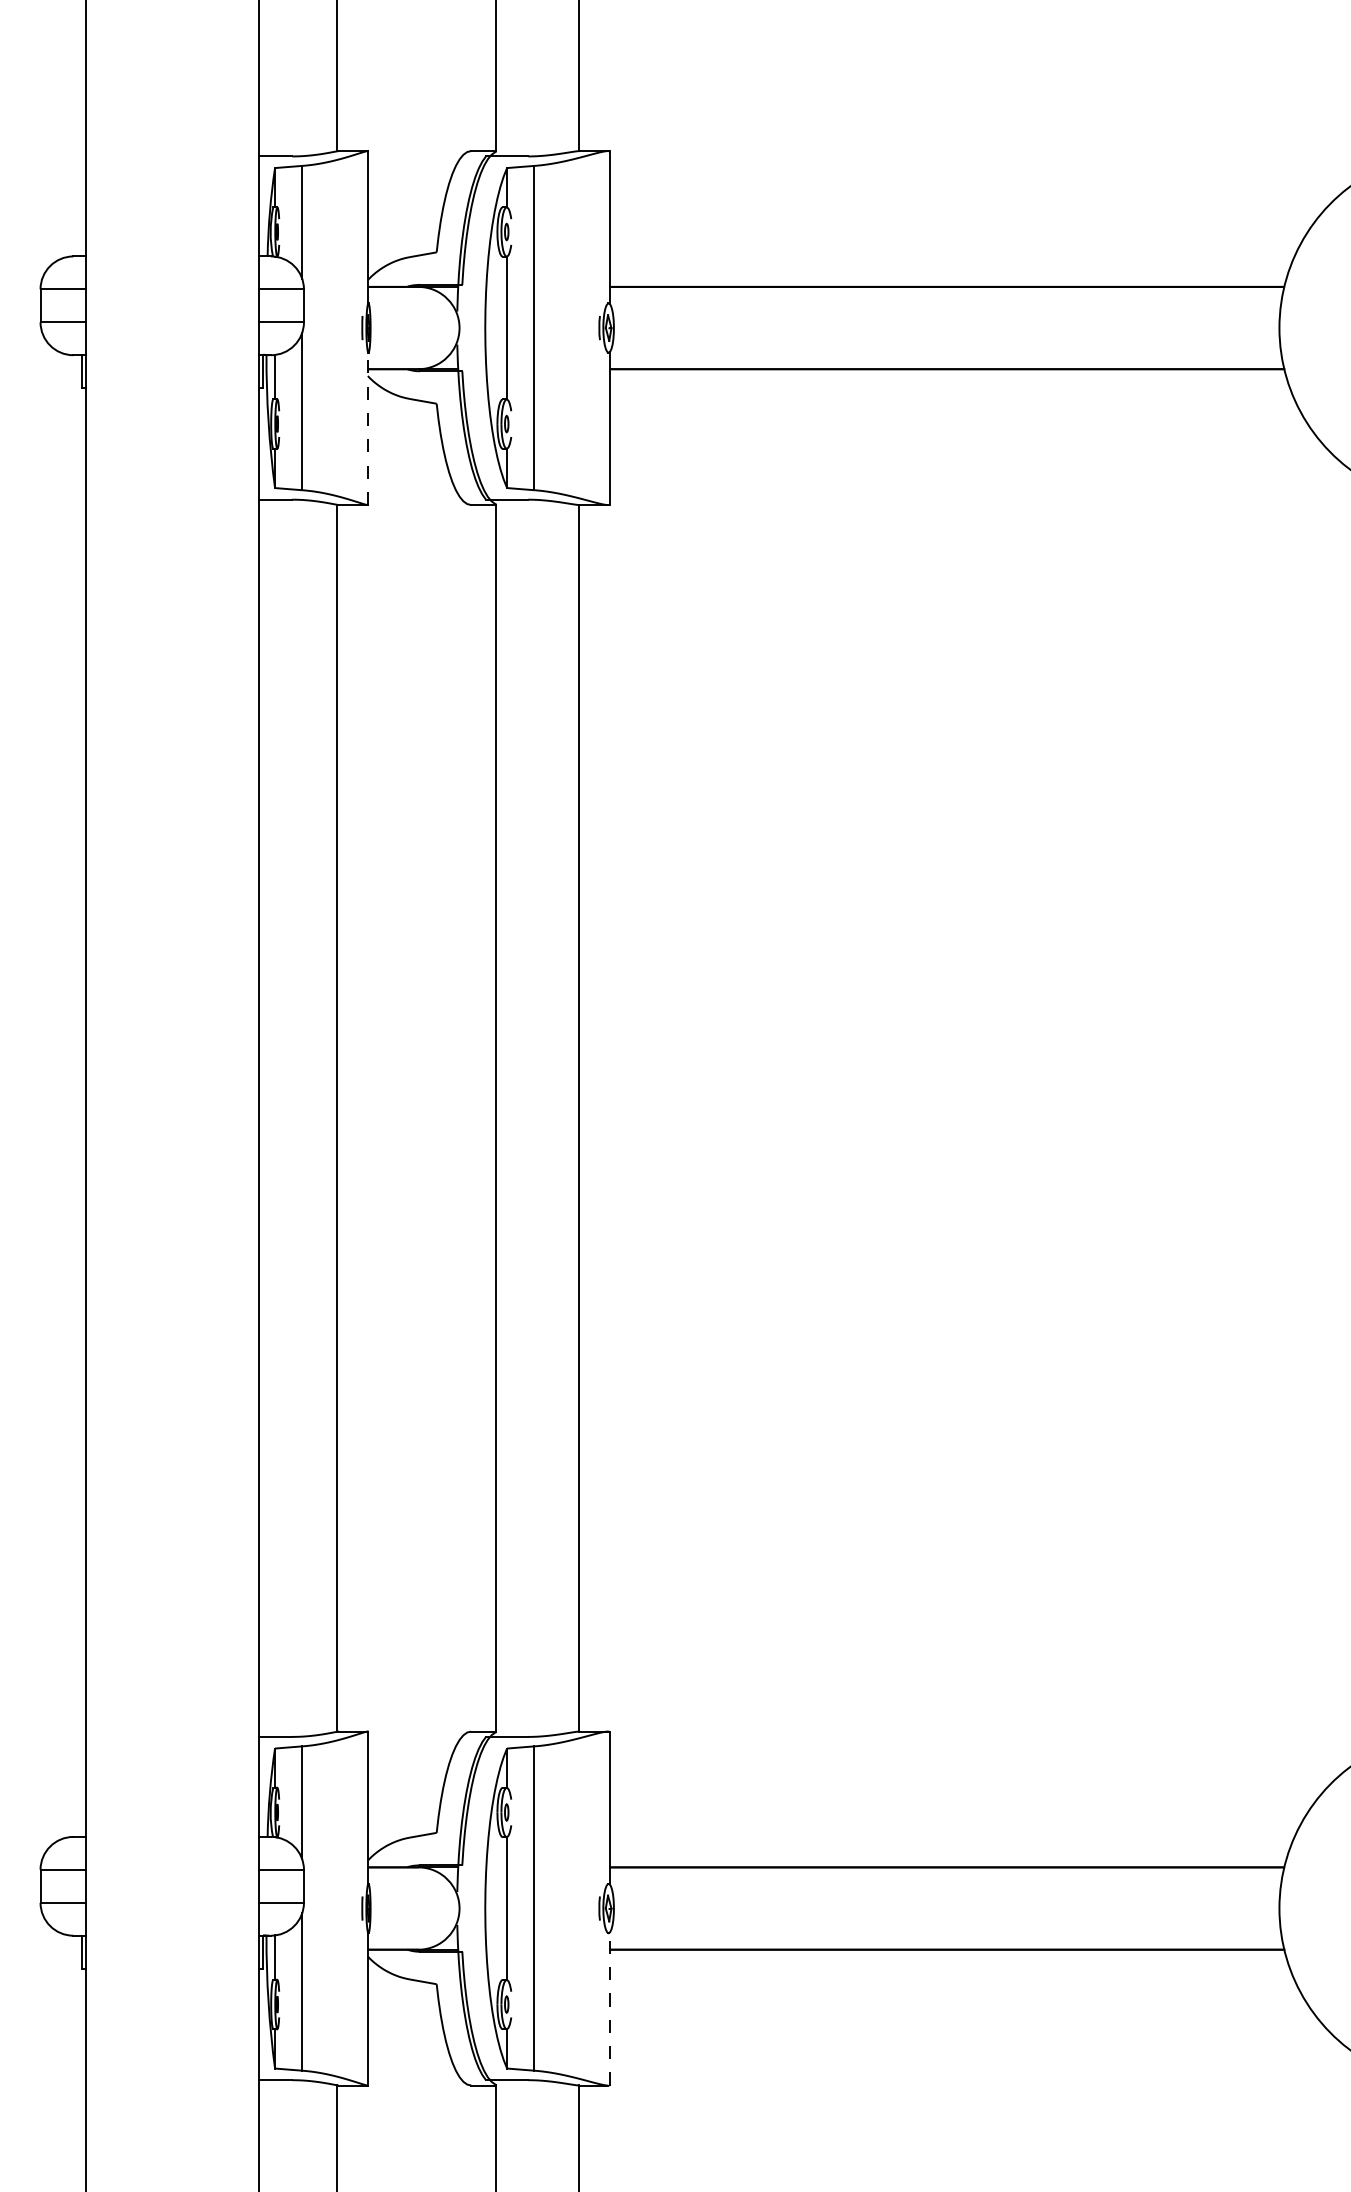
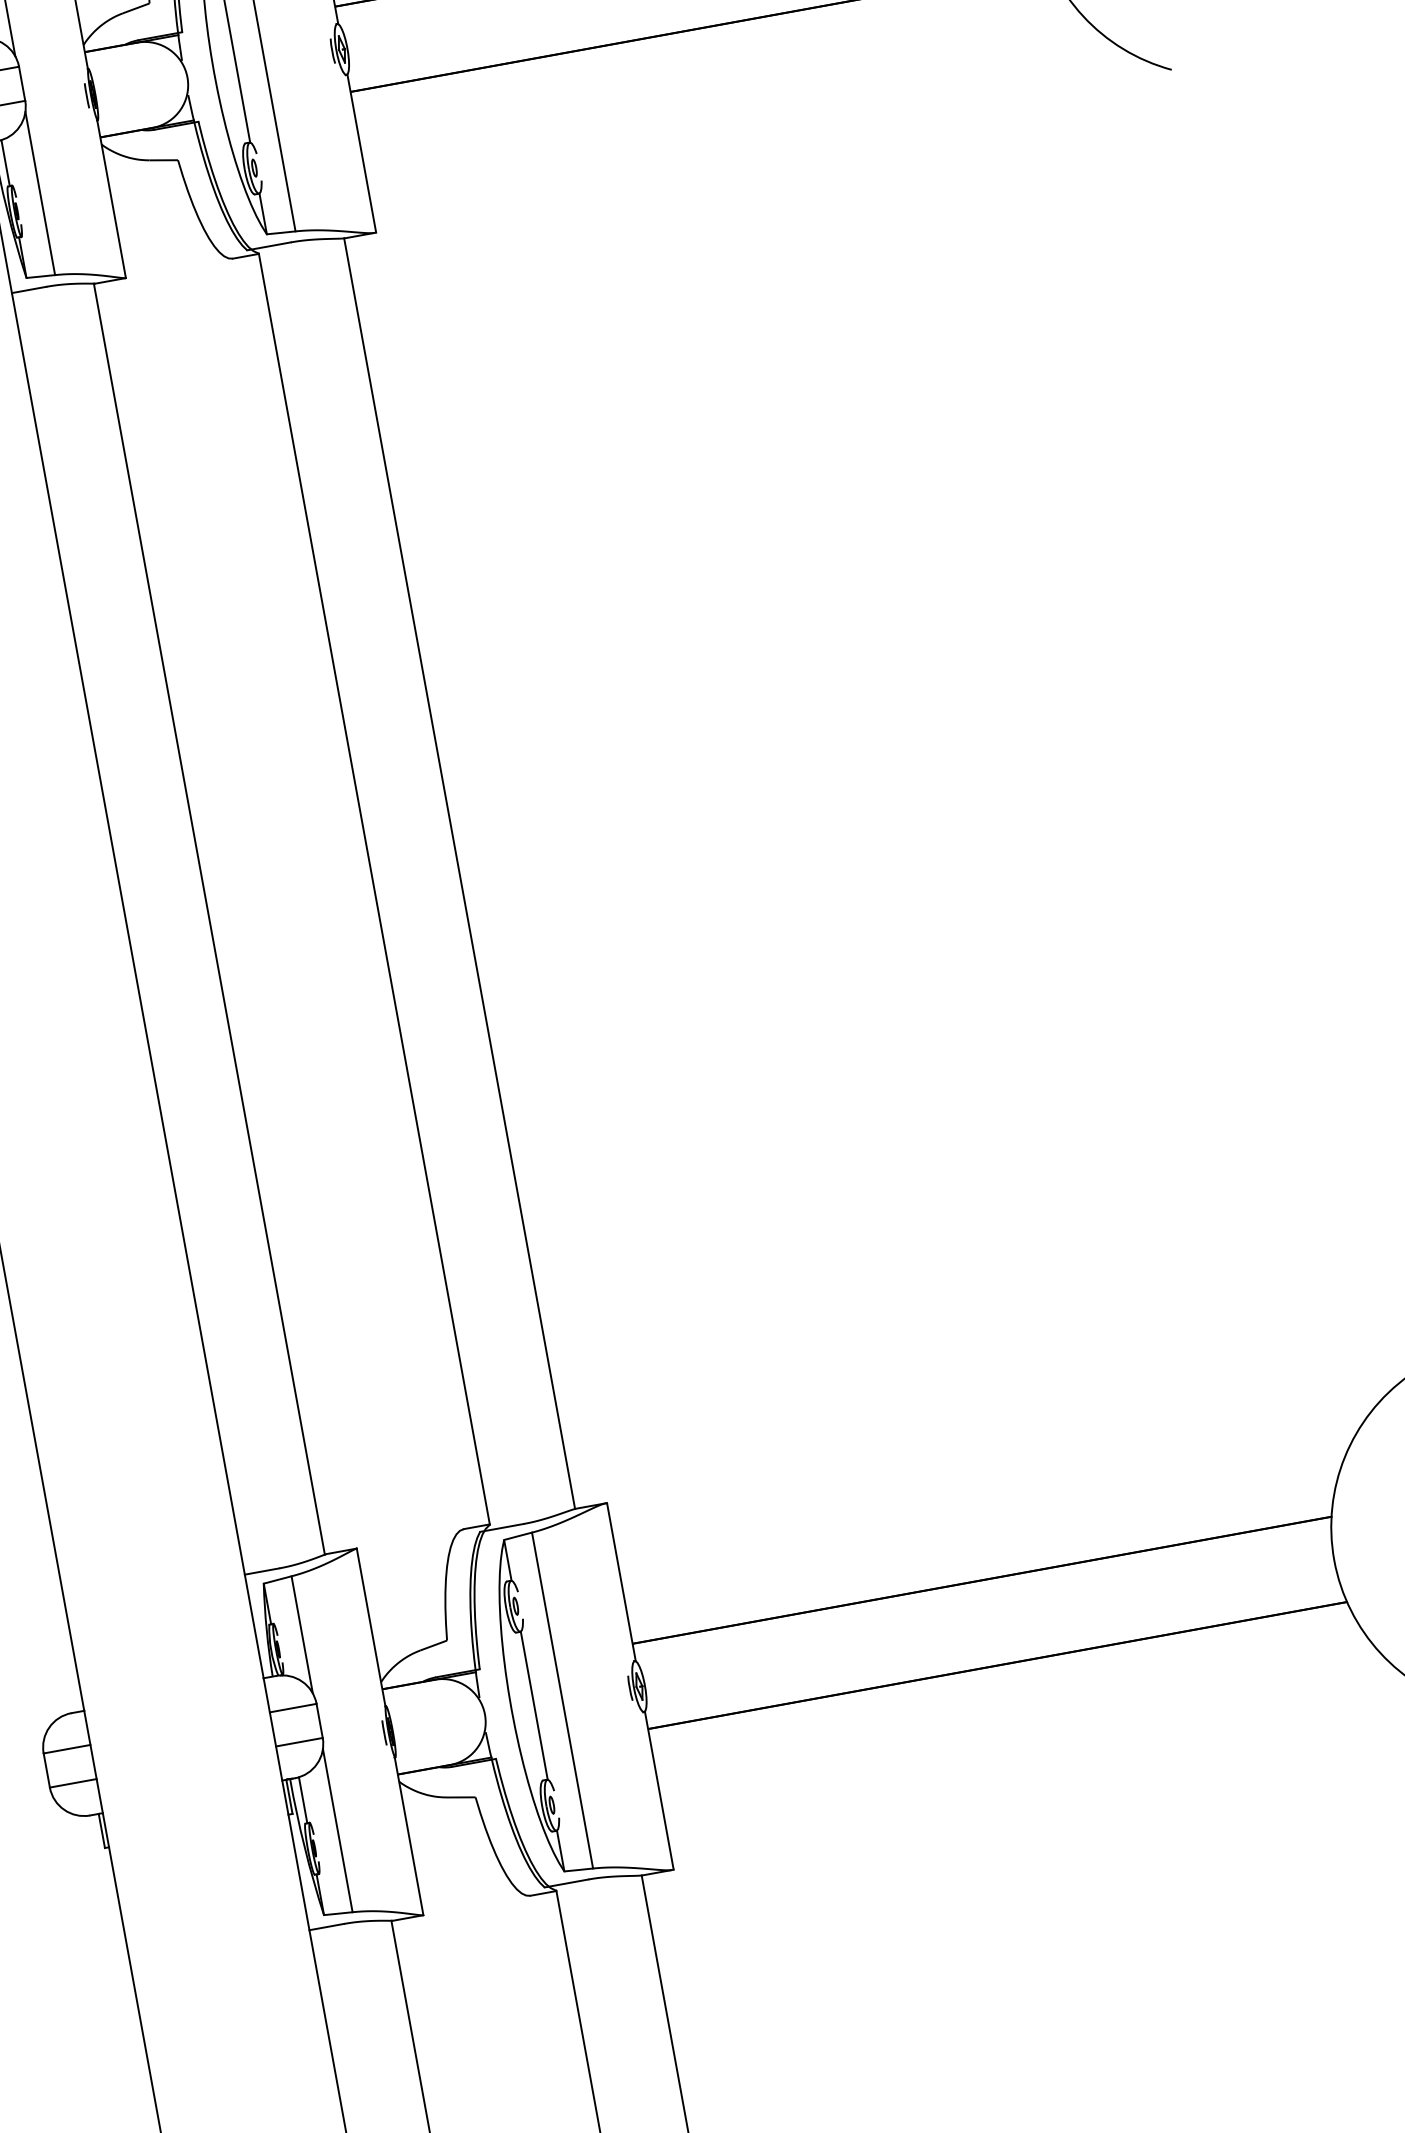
line: (367, 428) -> (111, 198), dashed -> solid
line: (609, 2008) -> (659, 1789), dashed -> solid

